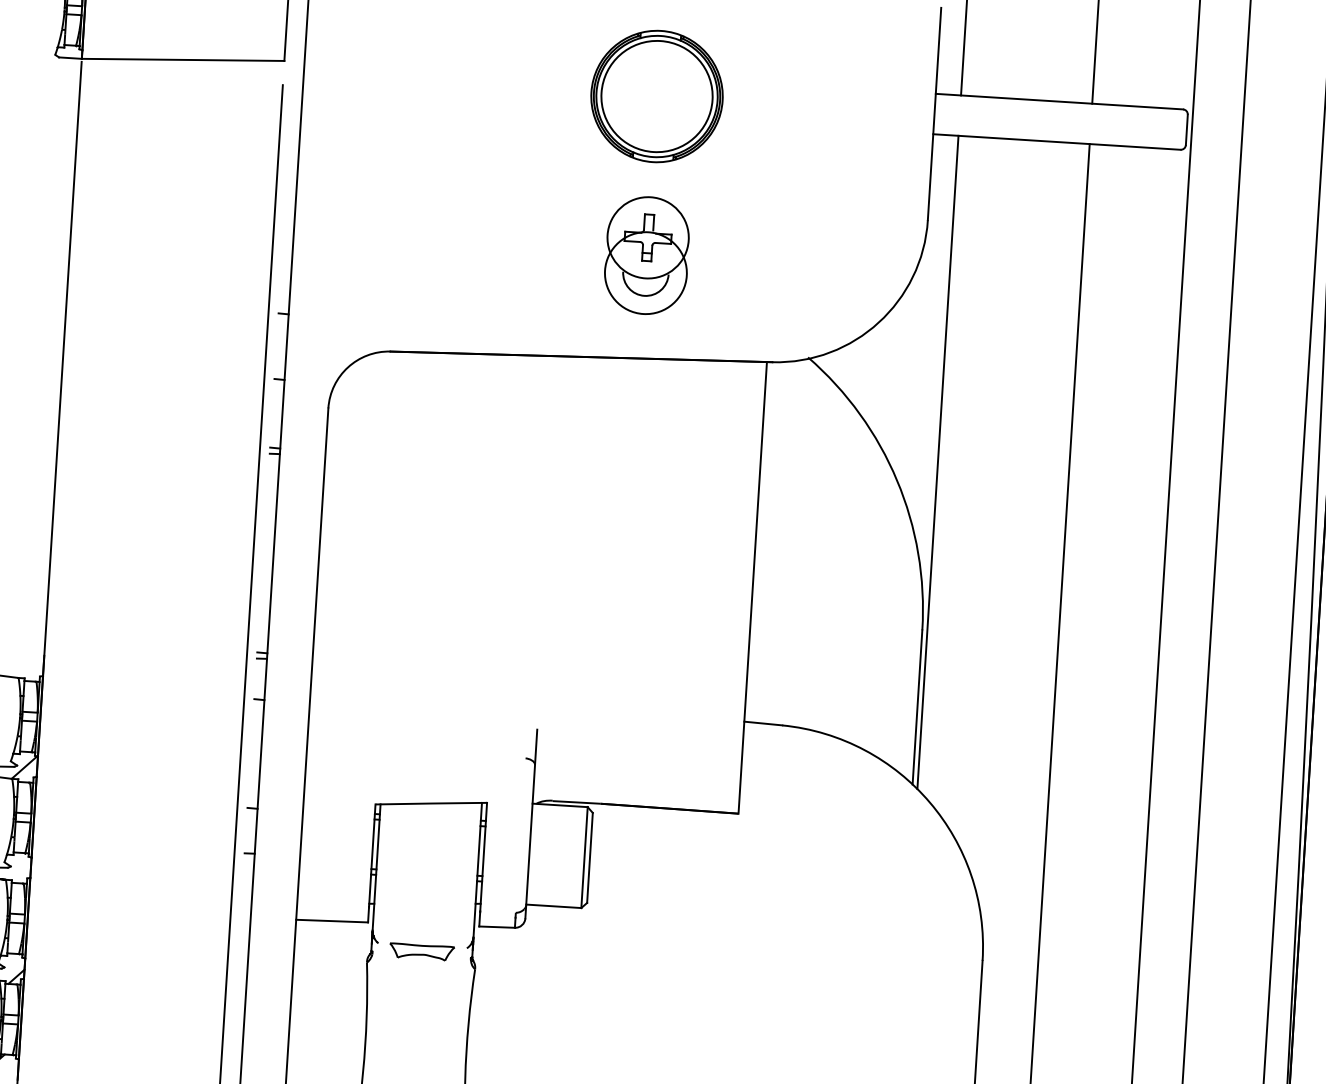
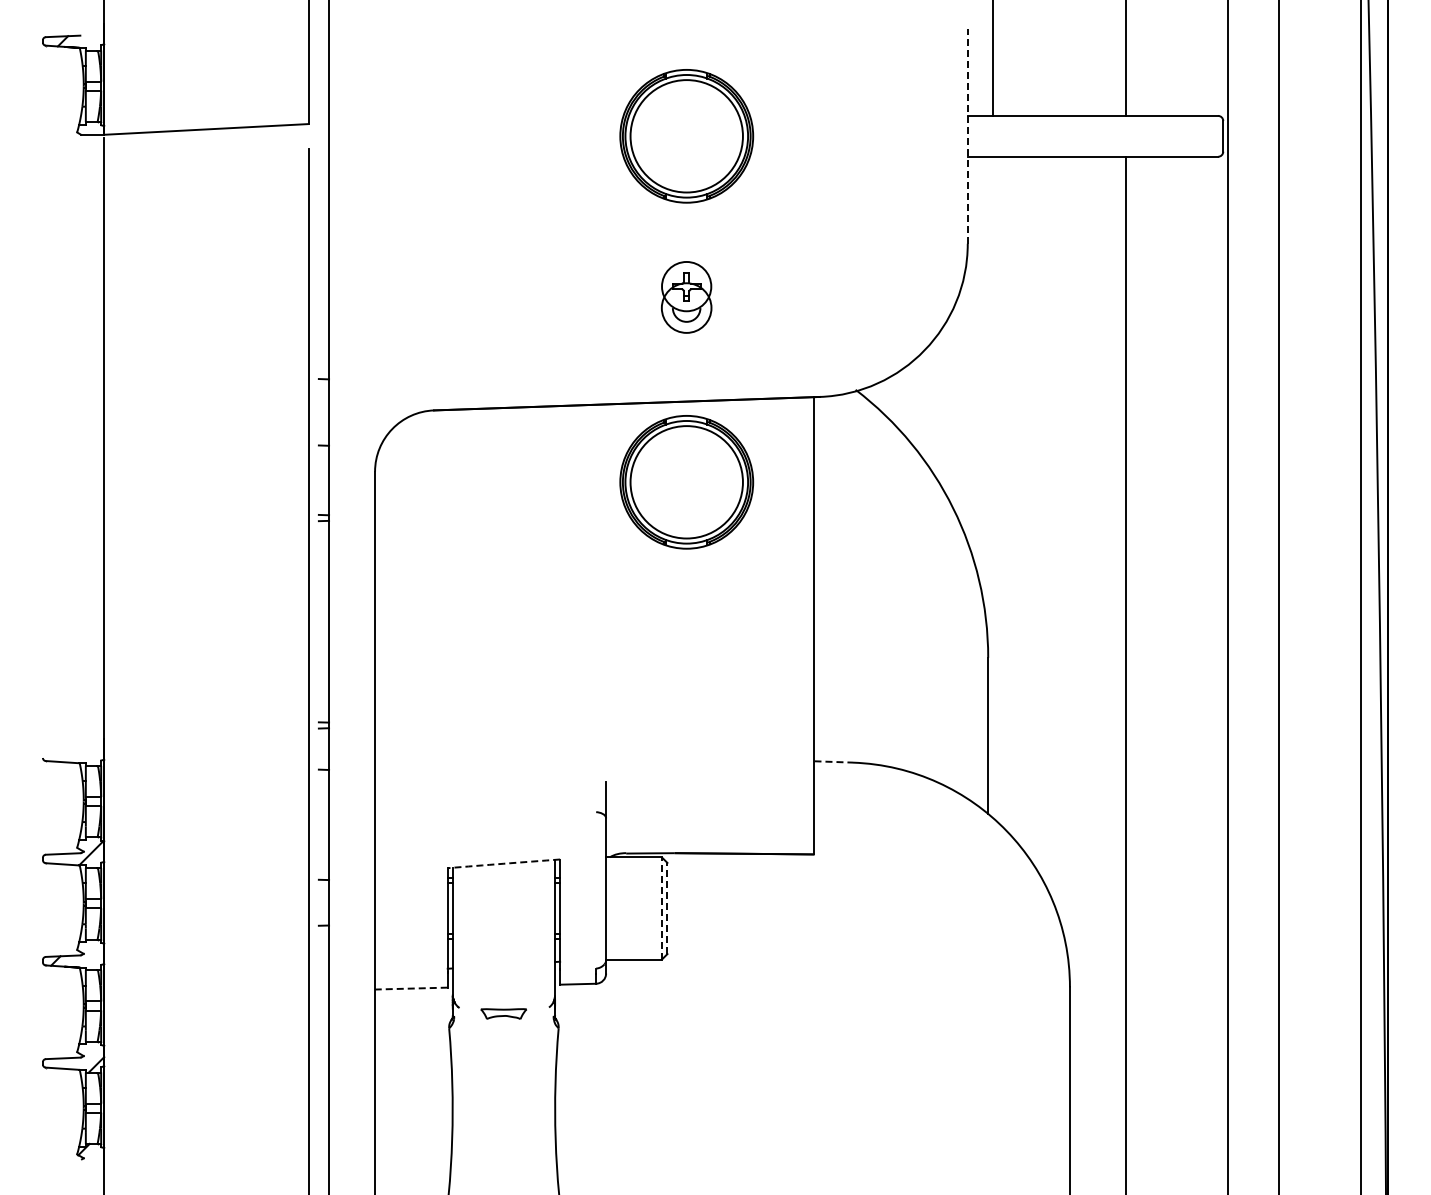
line: (934, 113) -> (967, 135), solid -> dashed
part: (646, 255) -> (686, 297), size x0.6
part: (635, 438) -> (686, 482), added
line: (938, 462) -> (993, 487), removed
line: (764, 723) -> (834, 761), solid -> dashed
arc: (430, 803) -> (503, 863), solid -> dashed
line: (584, 857) -> (661, 908), solid -> dashed
line: (590, 857) -> (667, 908), solid -> dashed
line: (331, 920) -> (410, 988), solid -> dashed
part: (421, 951) -> (503, 1013), size x0.7

